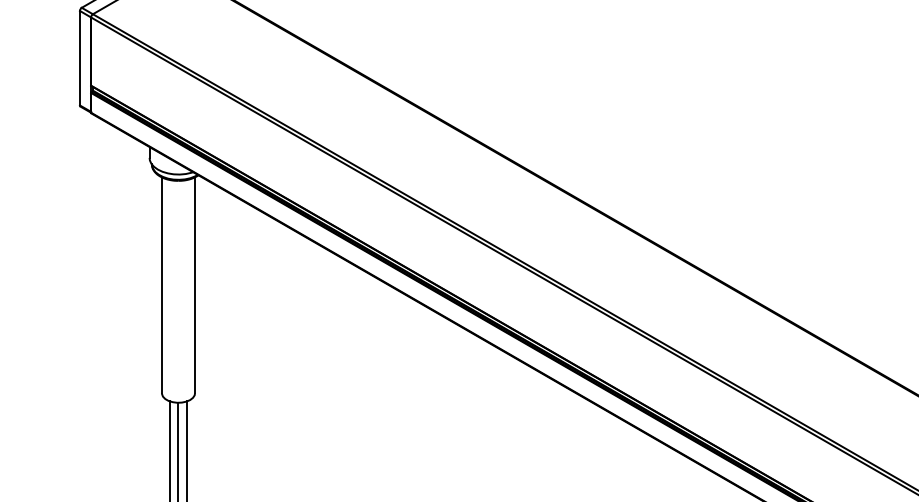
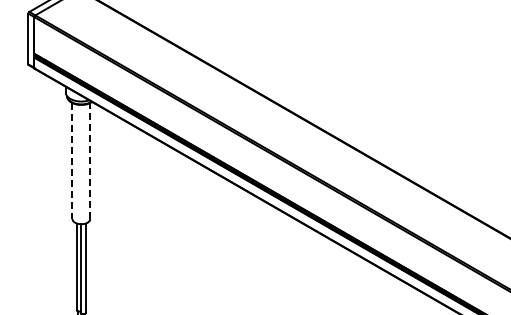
line: (195, 284) -> (90, 160), solid -> dashed
line: (161, 286) -> (72, 161), solid -> dashed

